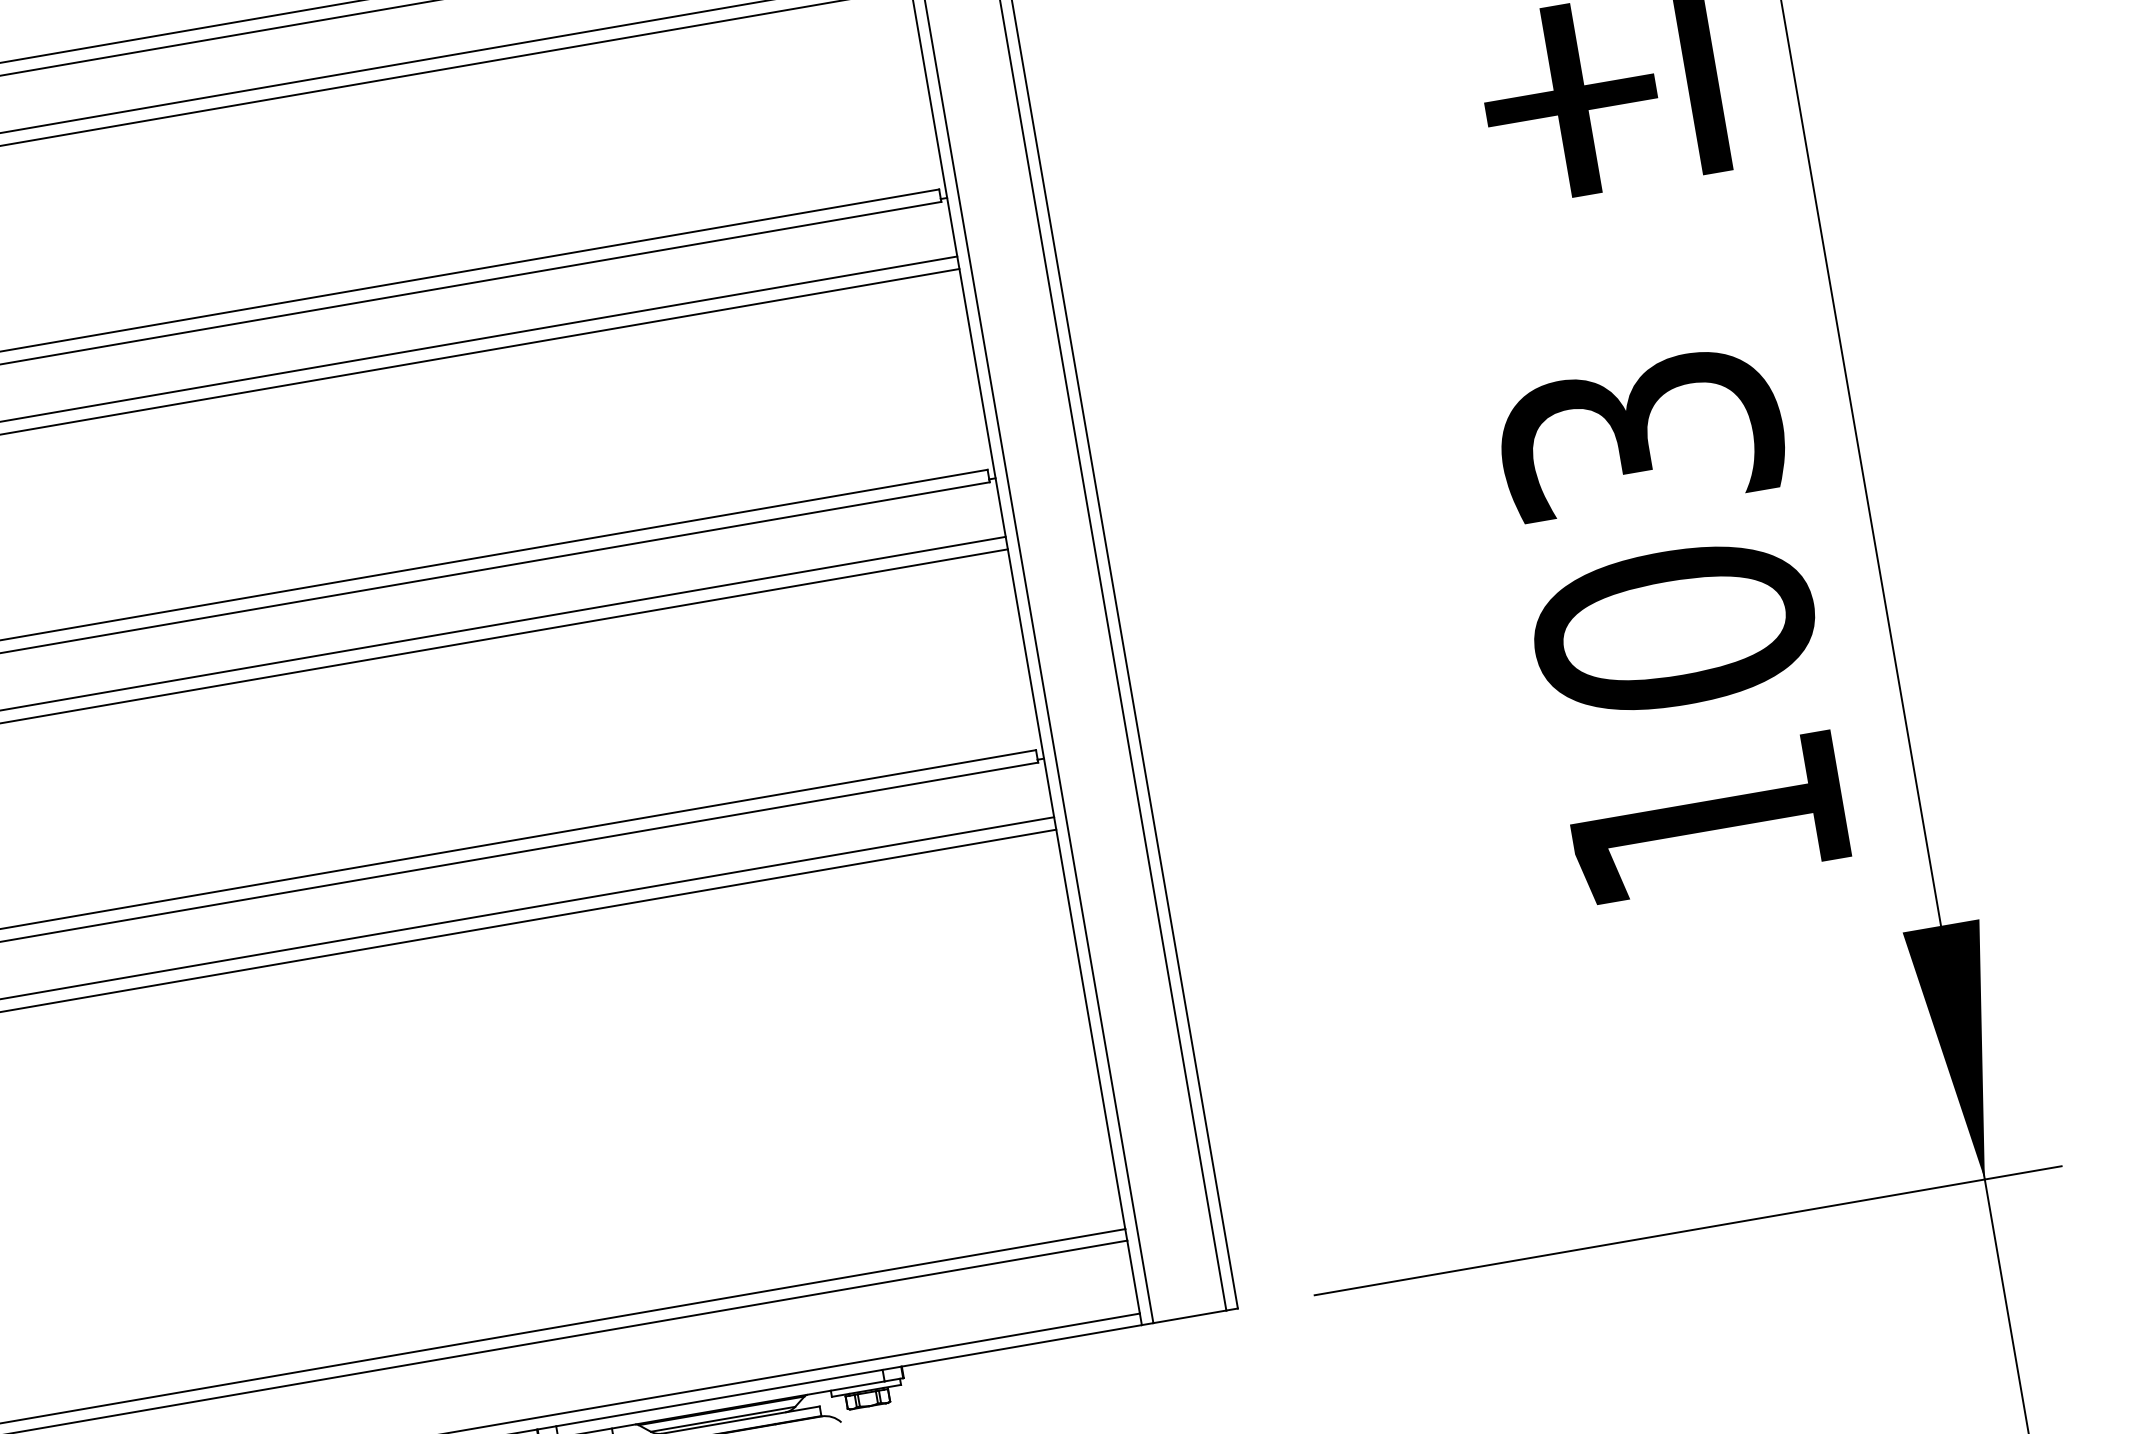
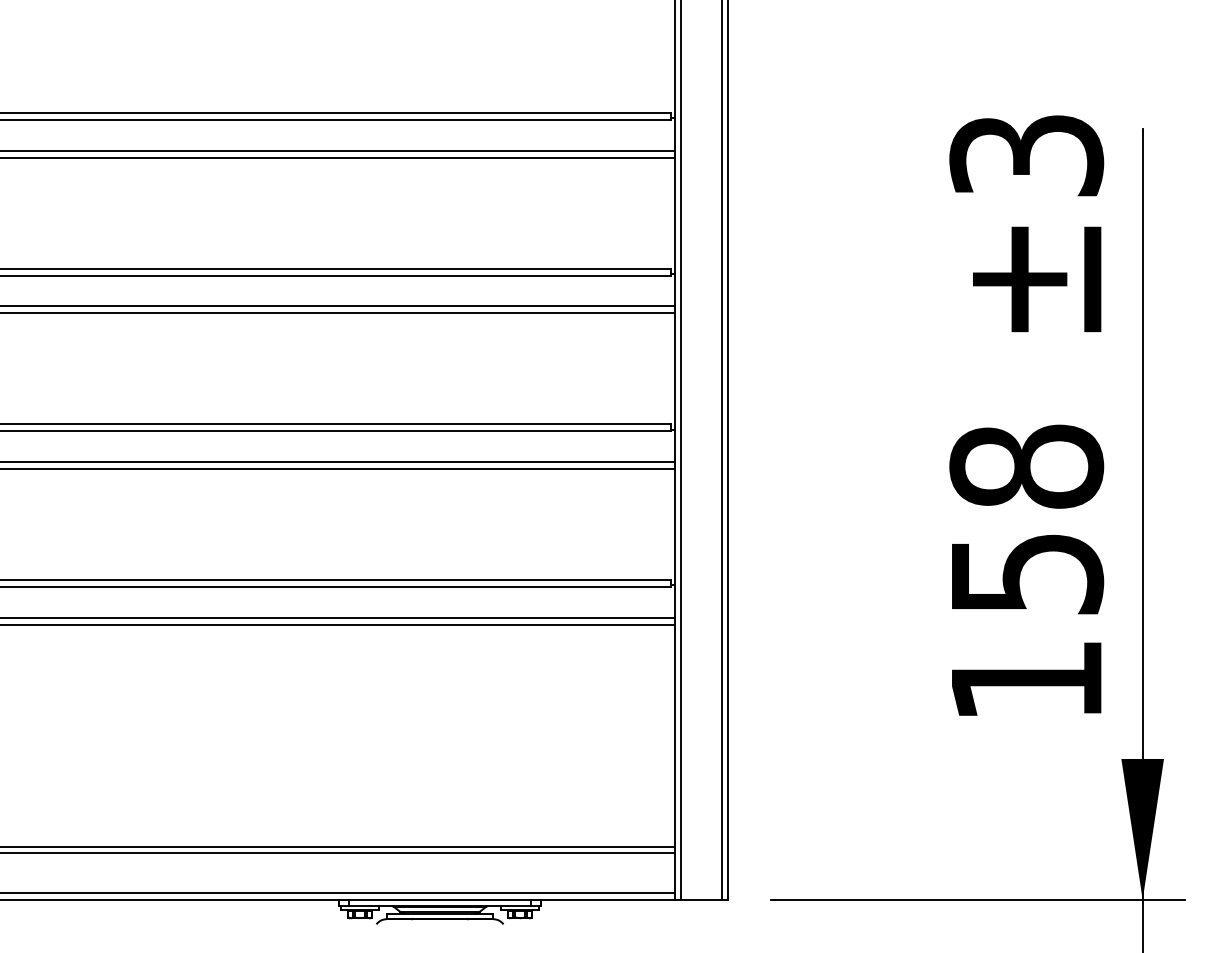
text: (1657, 532) -> (1026, 520), 103 -> 158

